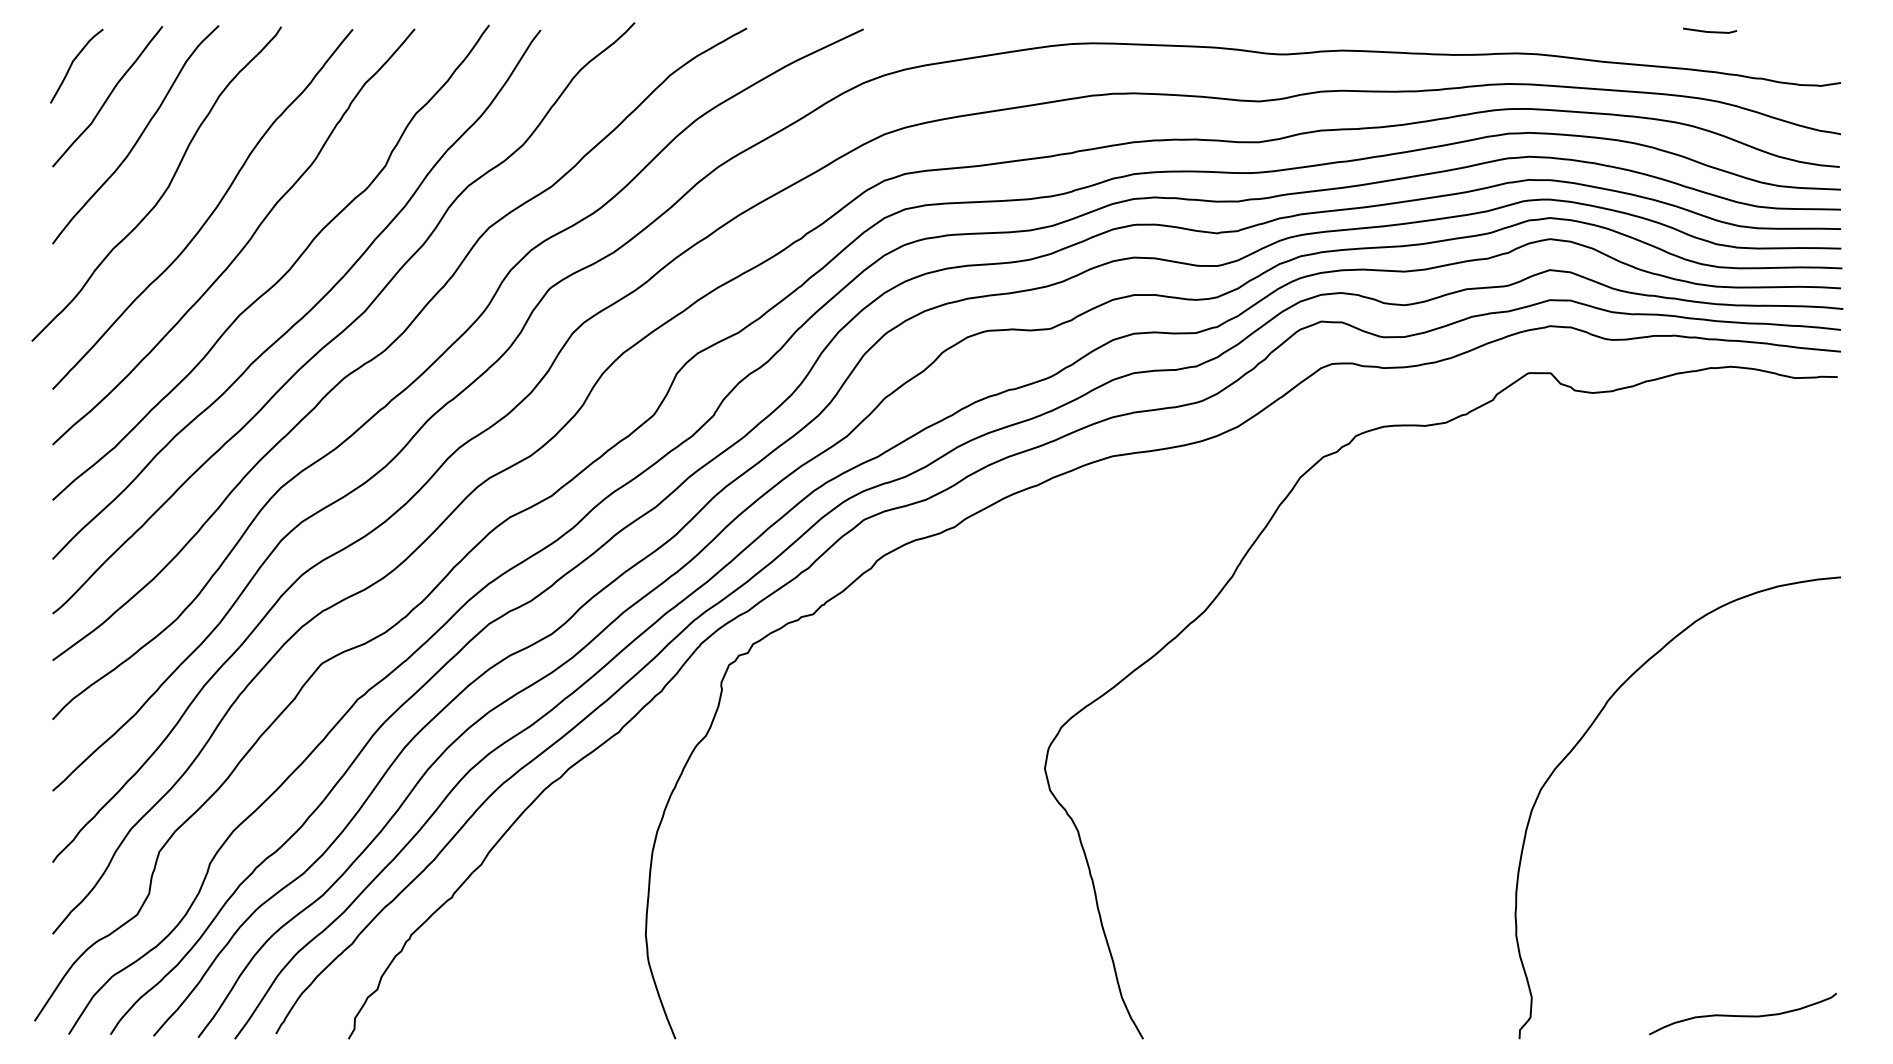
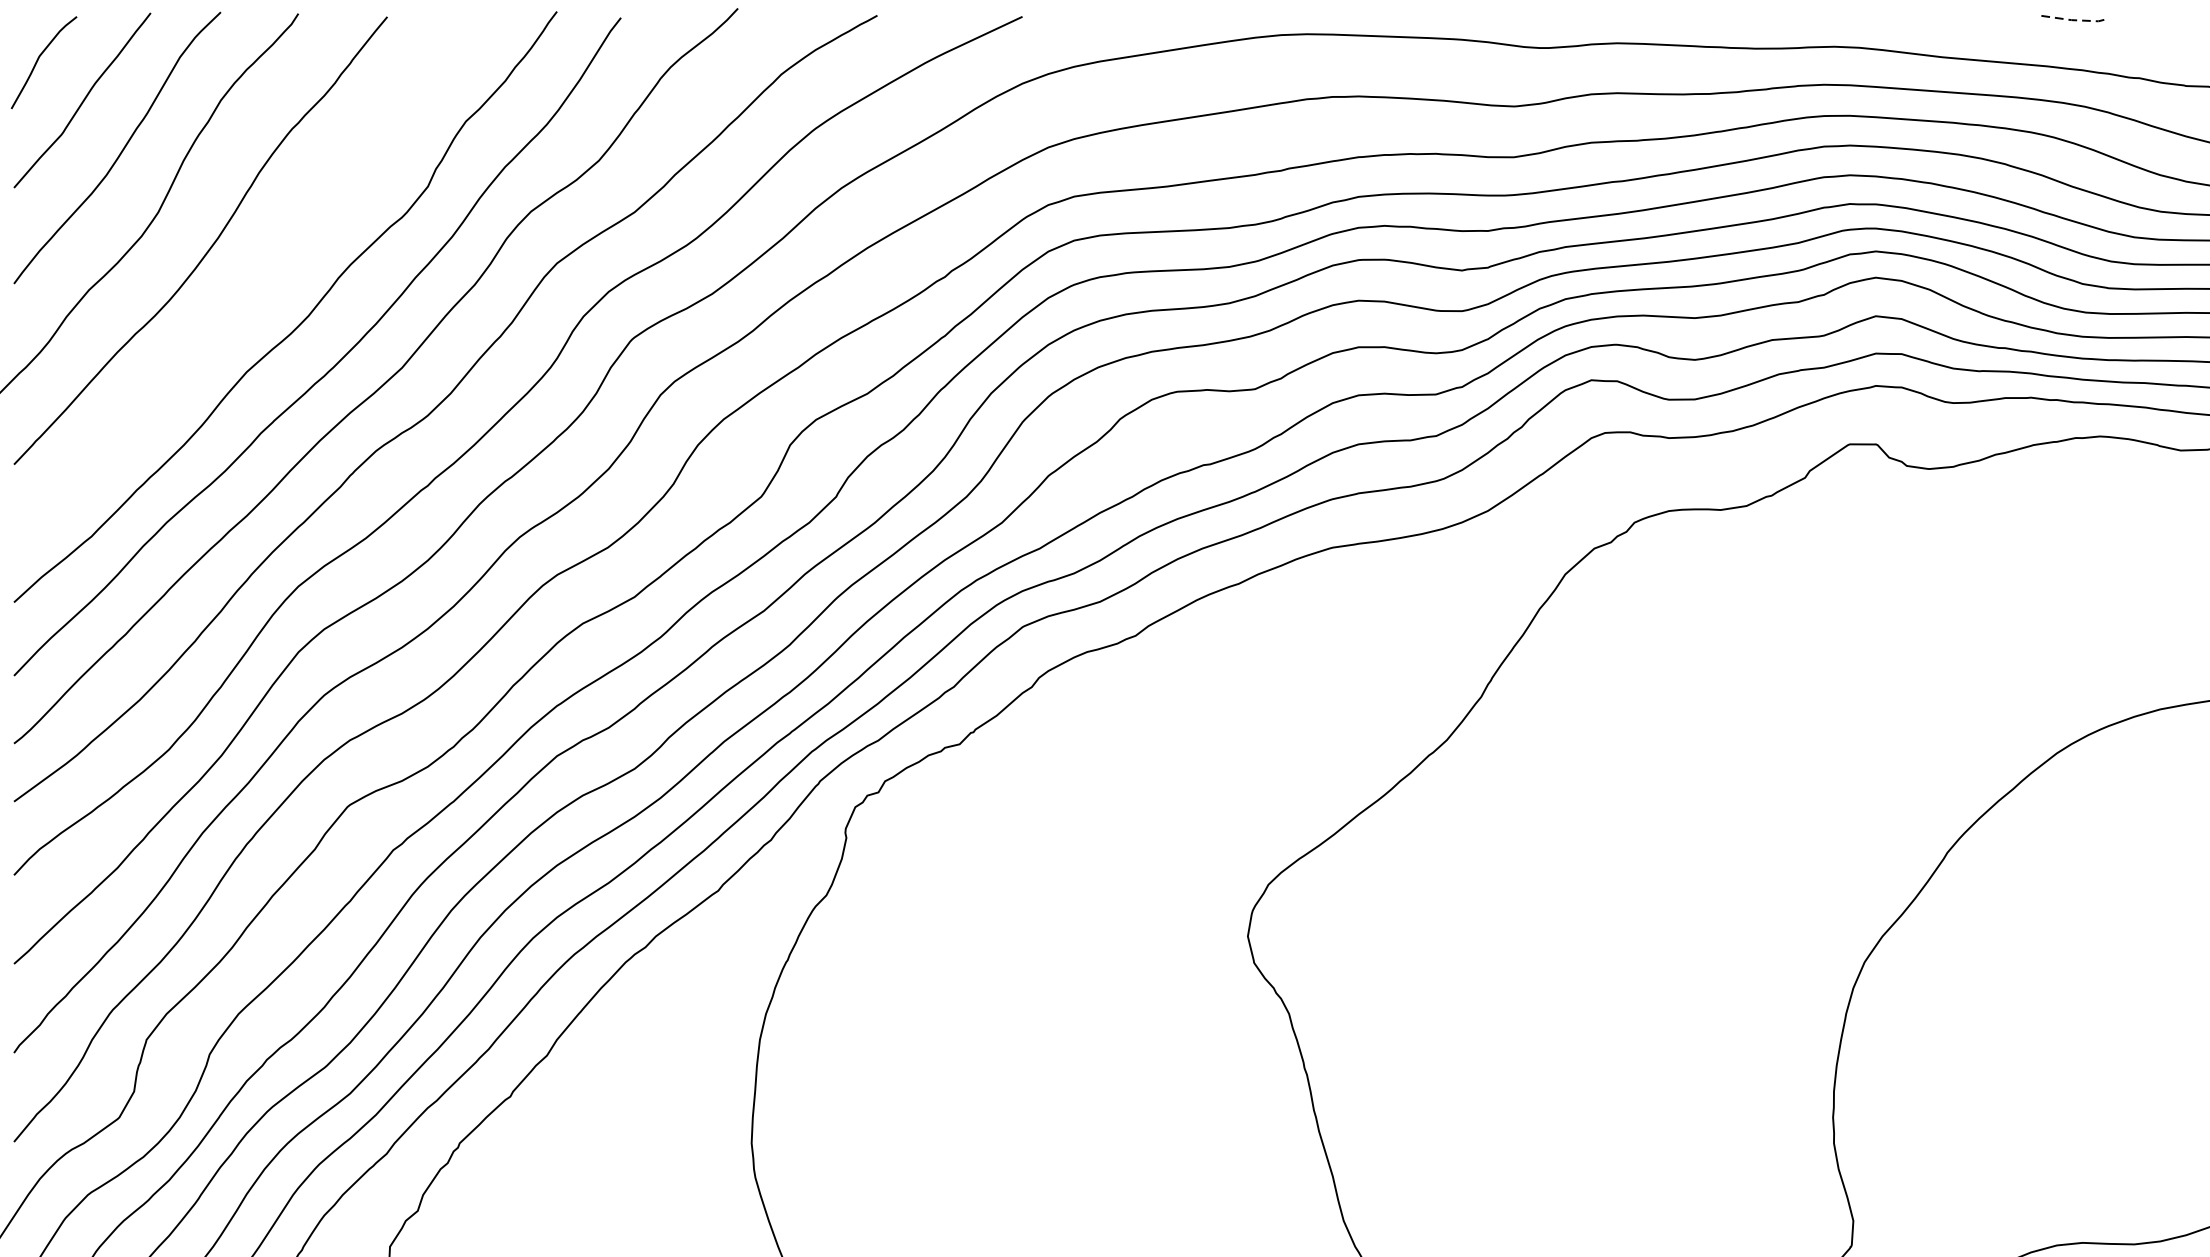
line: (1710, 32) -> (2075, 20), solid -> dashed
curve: (245, 243) -> (253, 283), removed

